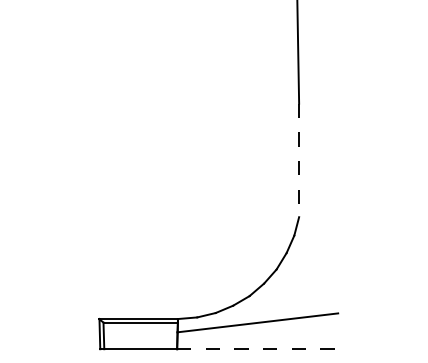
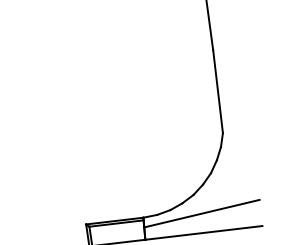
line: (299, 160) -> (218, 91), dashed -> solid
line: (257, 349) -> (203, 233), dashed -> solid

